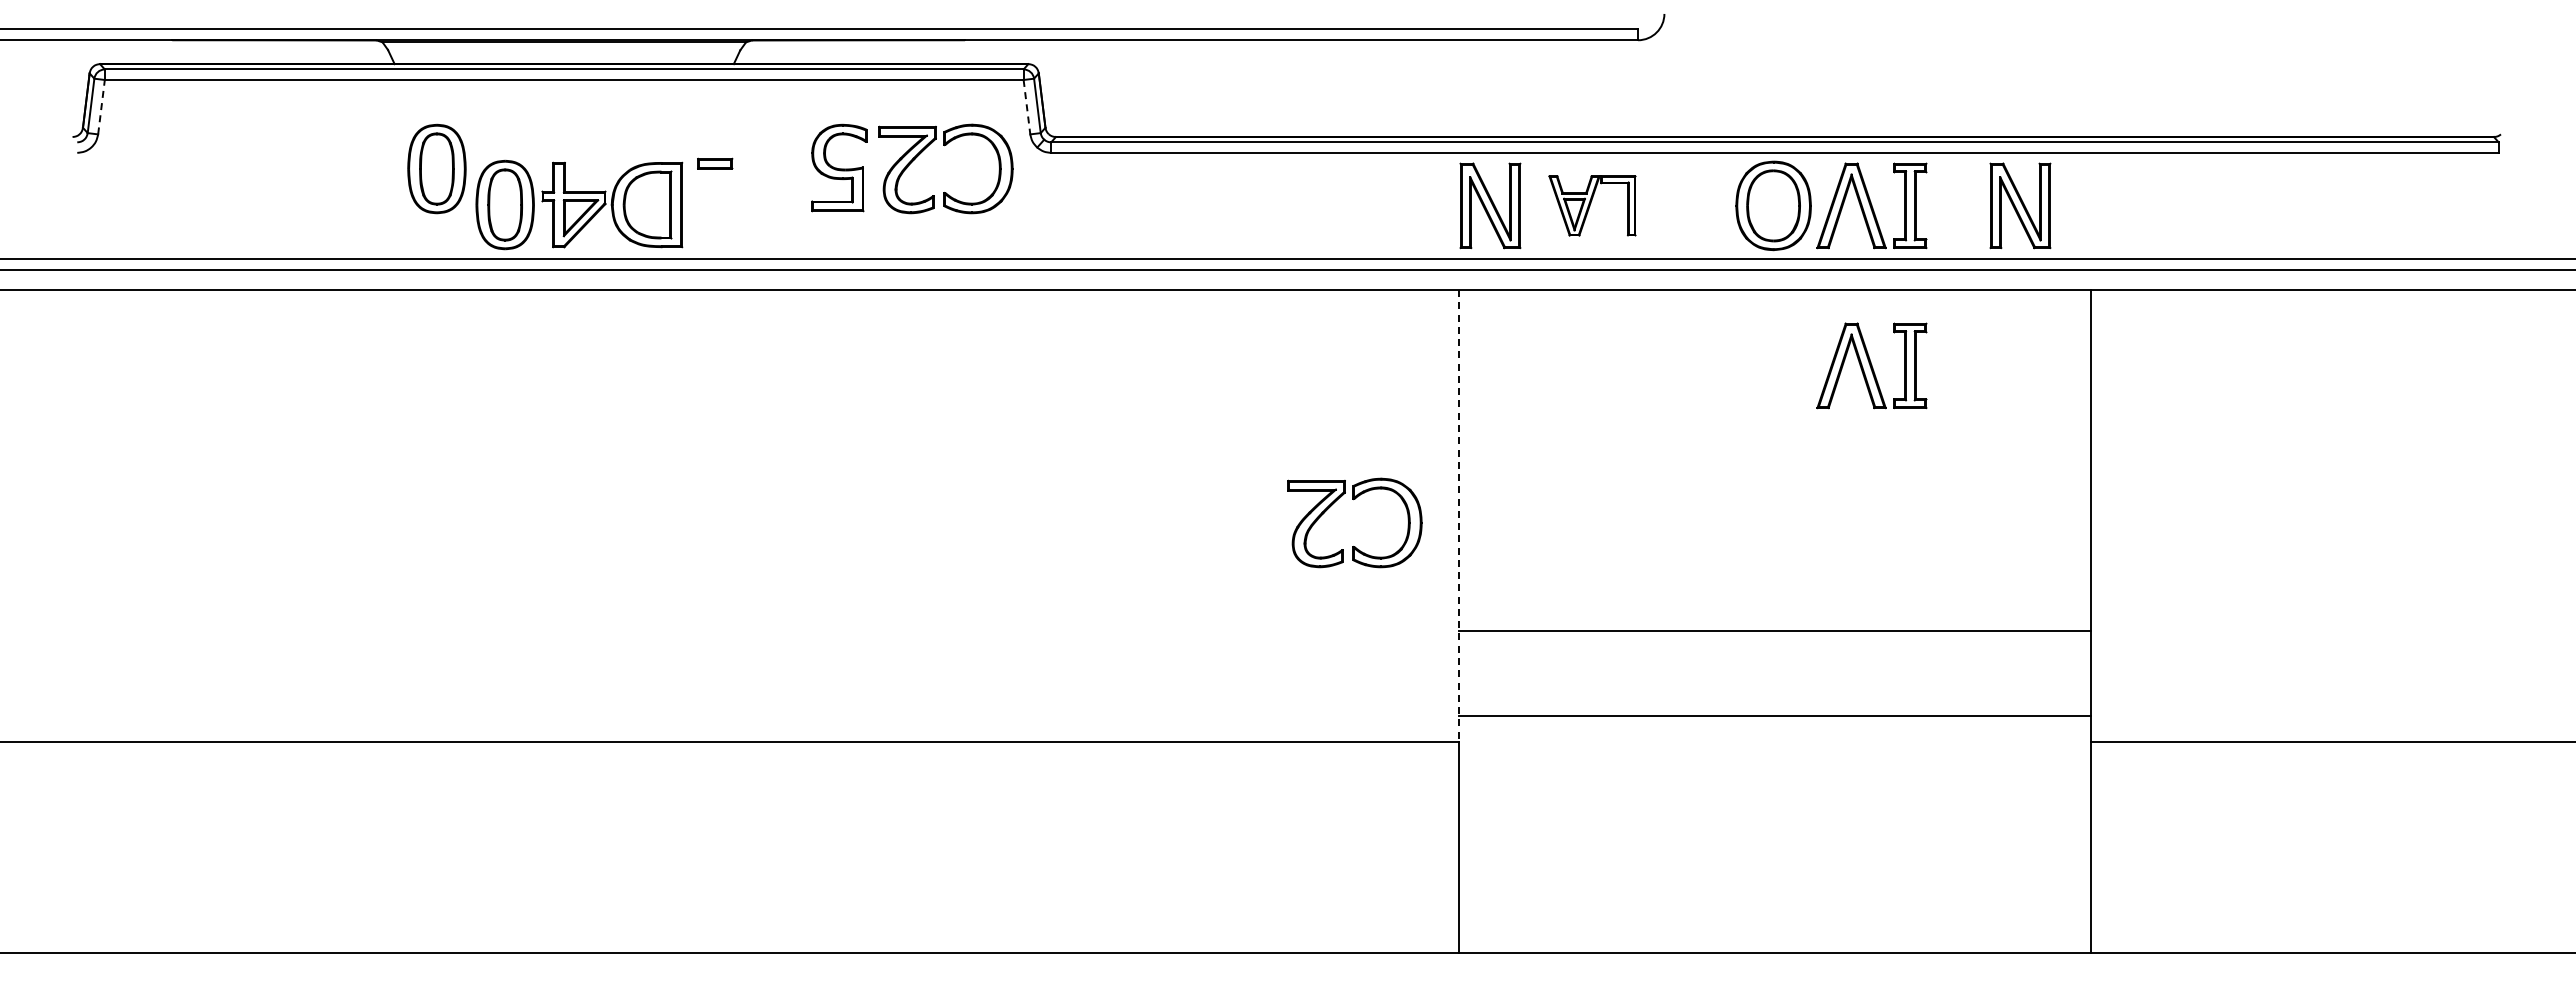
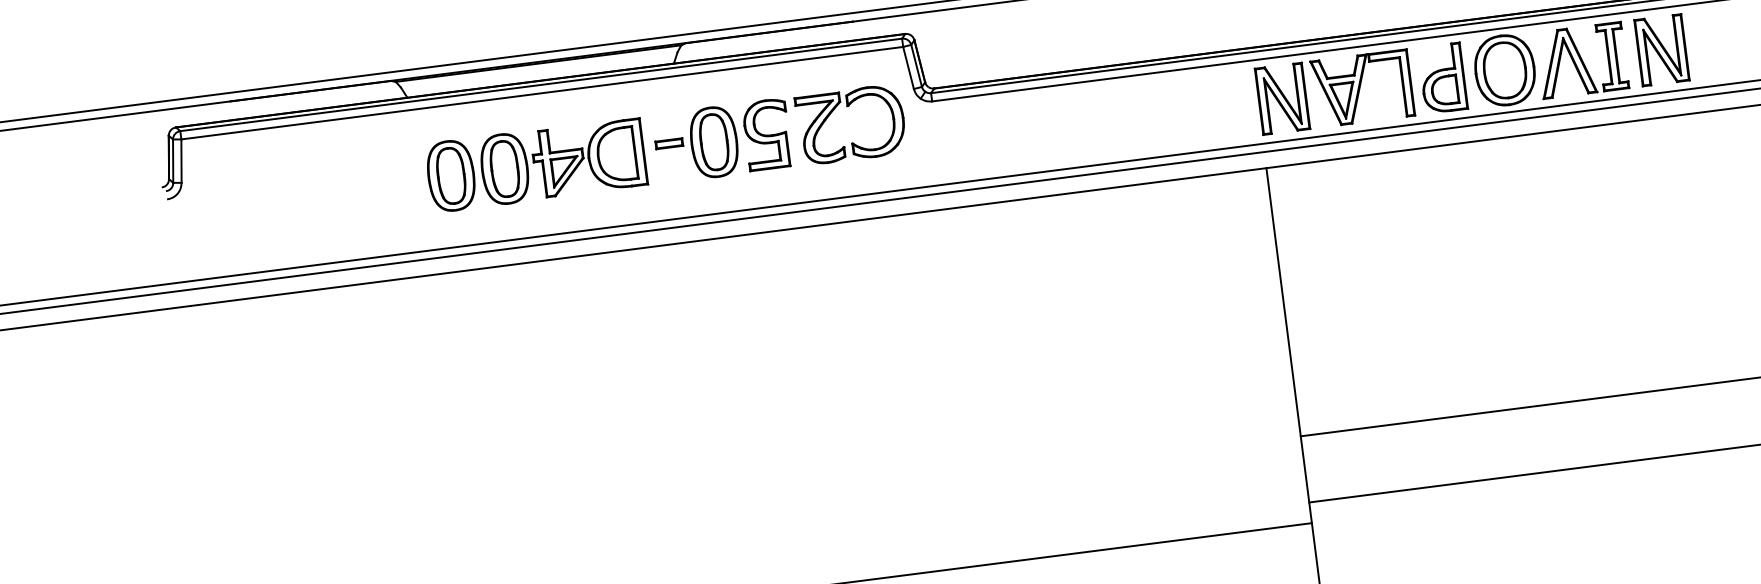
line: (101, 106) -> (181, 160), dashed -> solid
line: (1027, 107) -> (908, 68), dashed -> solid
part: (771, 168) -> (714, 141), added
part: (579, 204) -> (563, 161), moved
part: (1592, 205) -> (1362, 88), size x1.43
part: (1694, 205) -> (1442, 78), added
part: (2020, 205) -> (1661, 49), moved
part: (1871, 365) -> (1597, 185), removed
part: (1353, 500) -> (1204, 344), removed
line: (1459, 516) -> (1289, 346), dashed -> solid

